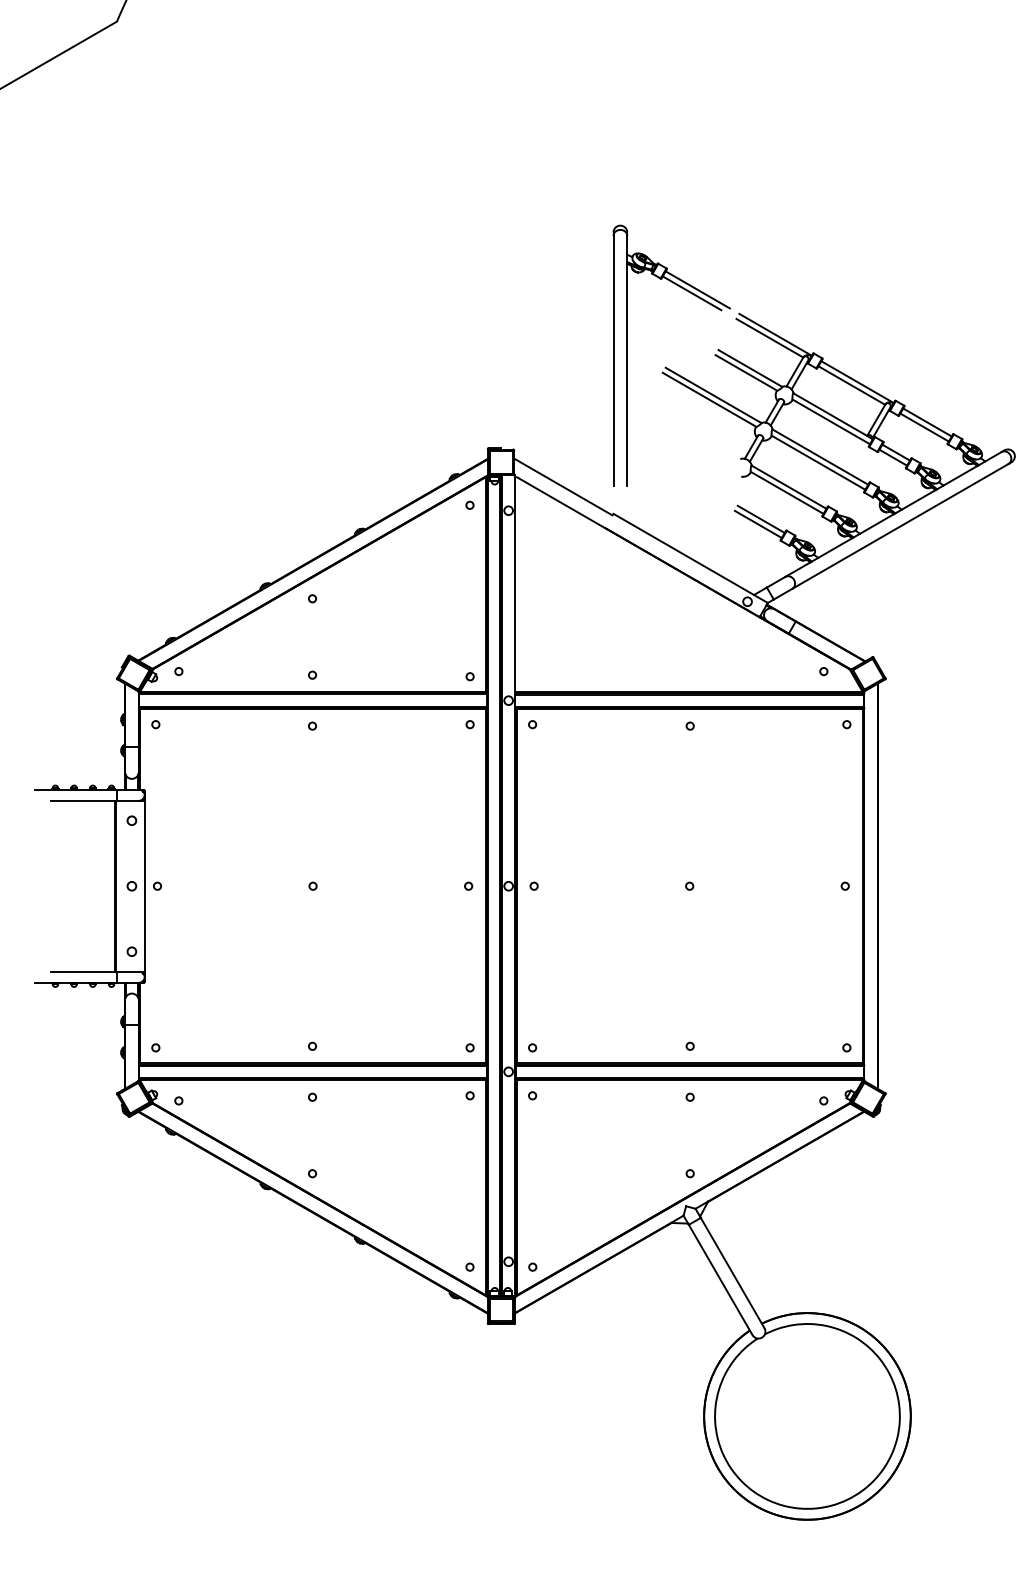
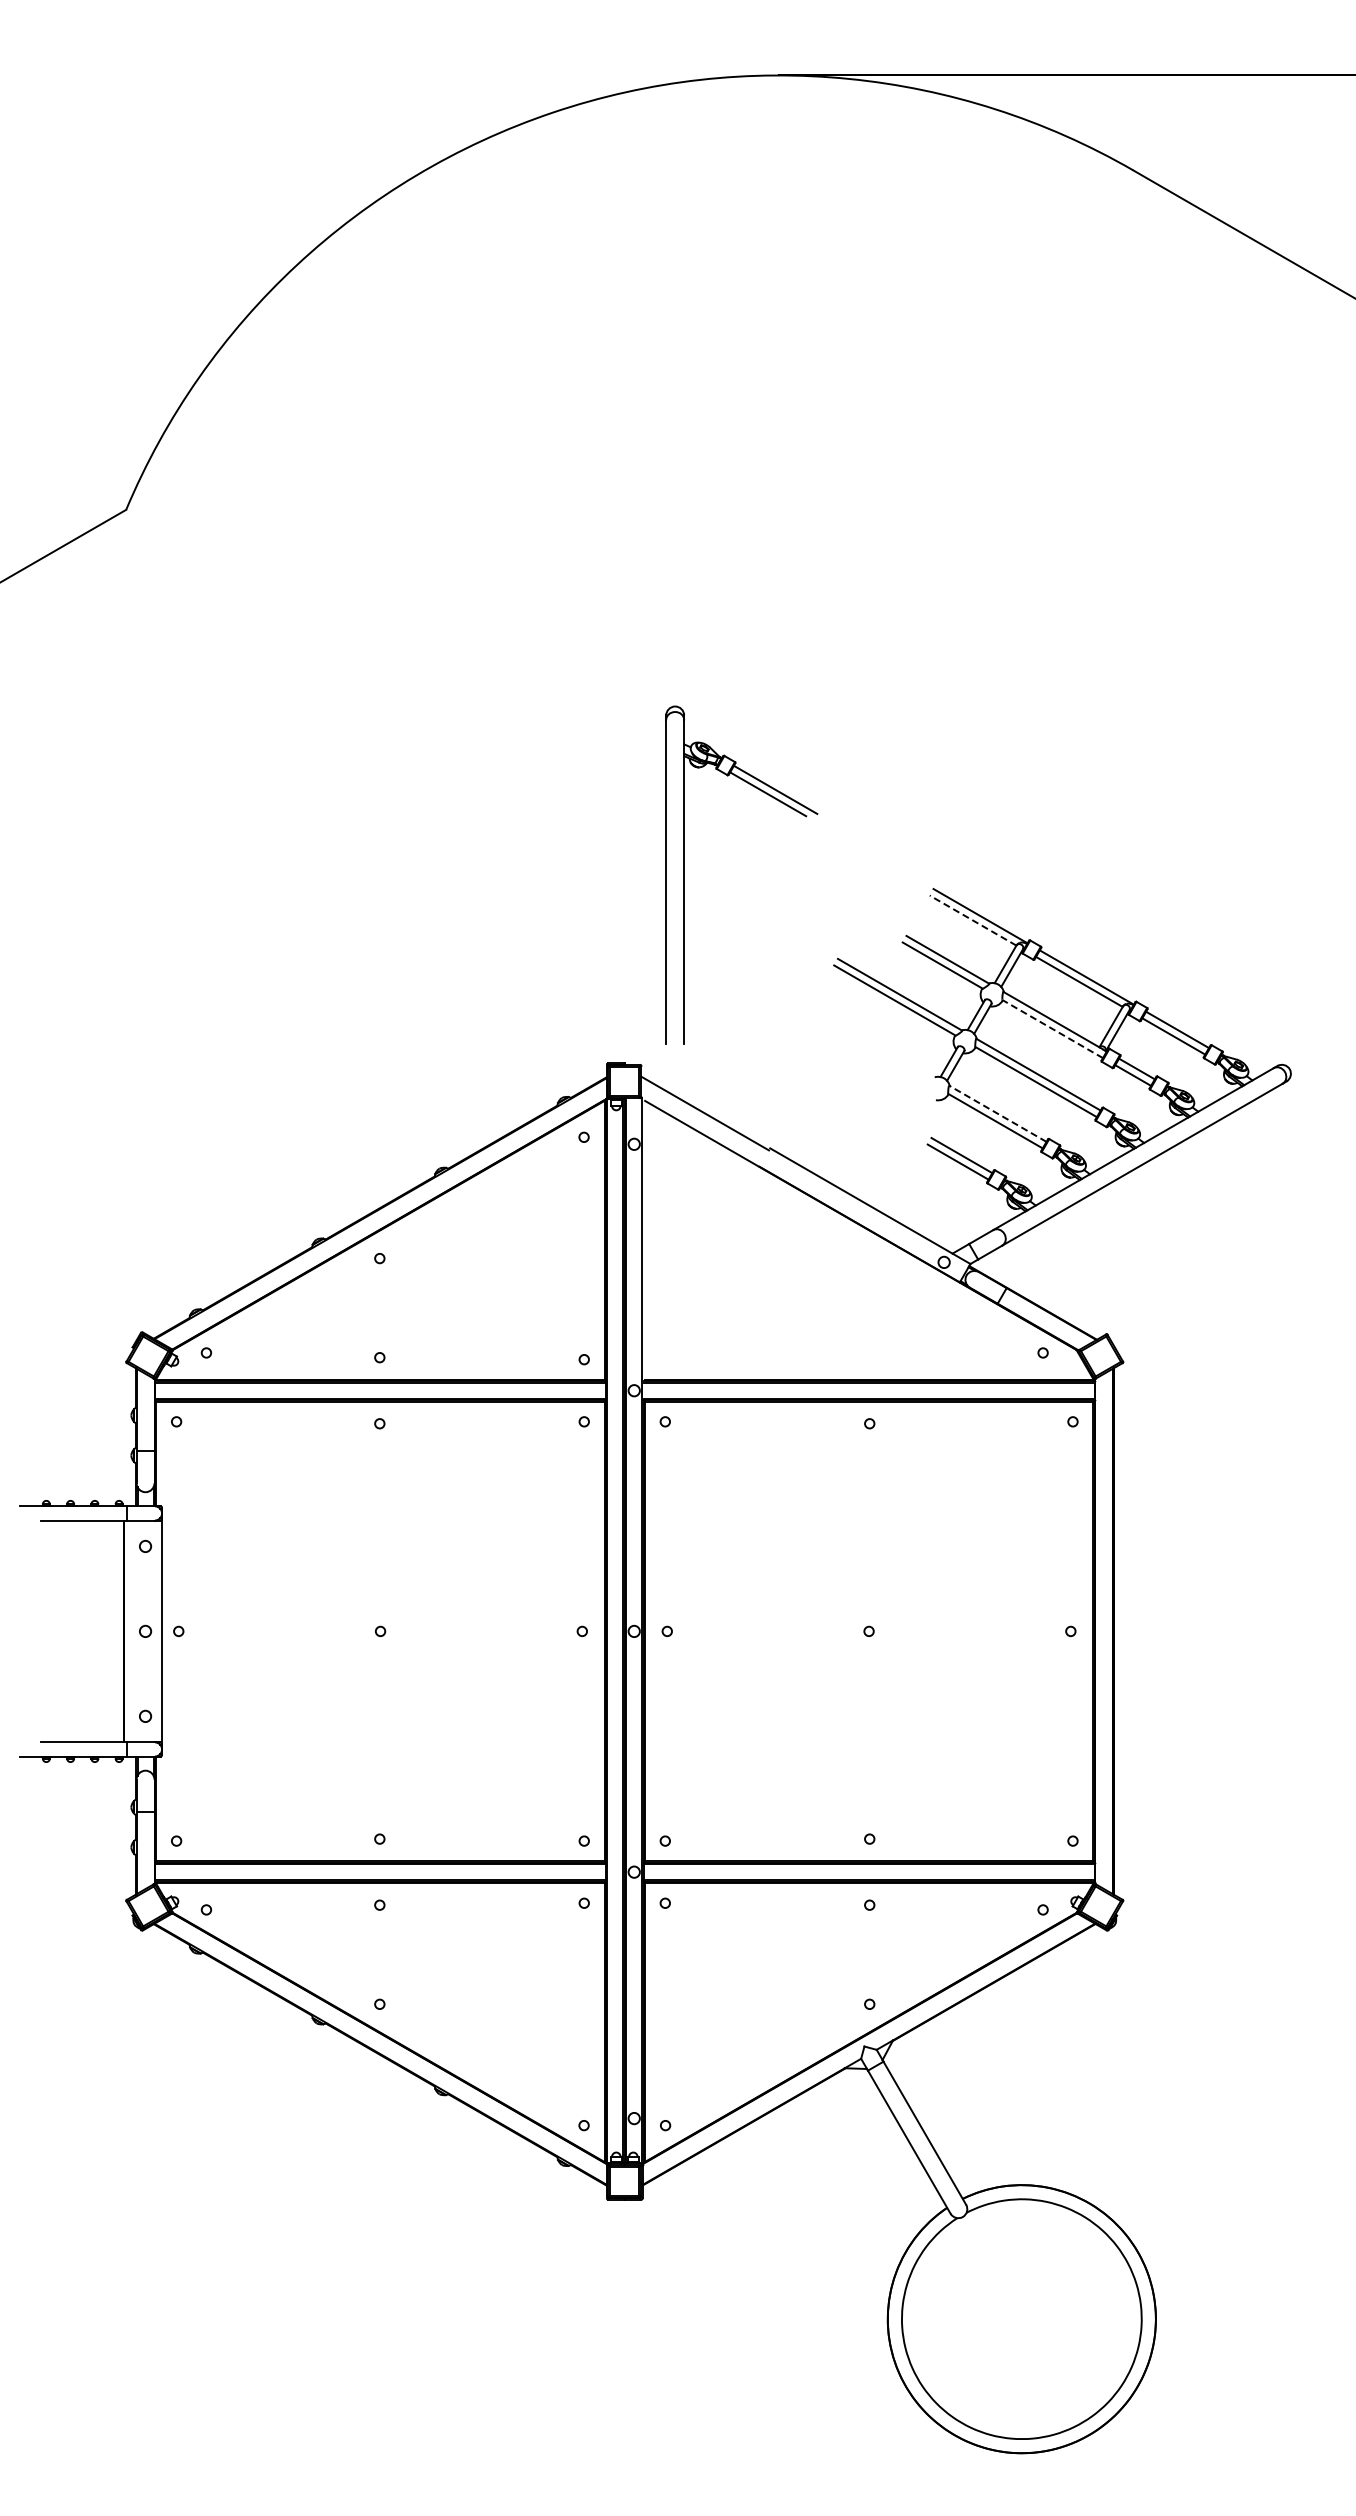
line: (769, 338) -> (972, 920), solid -> dashed
part: (627, 355) -> (684, 874), moved
line: (831, 421) -> (1052, 1028), solid -> dashed
line: (788, 486) -> (997, 1113), solid -> dashed

